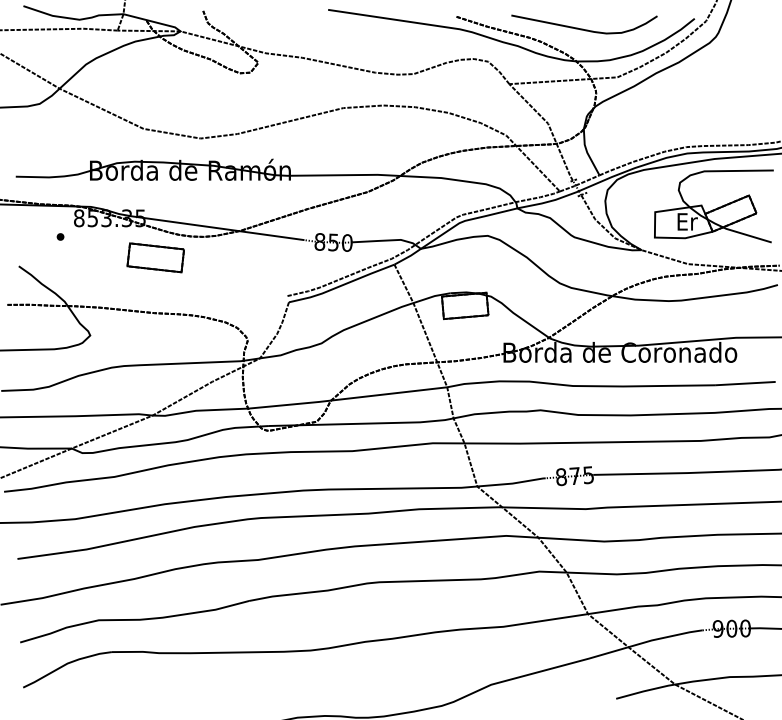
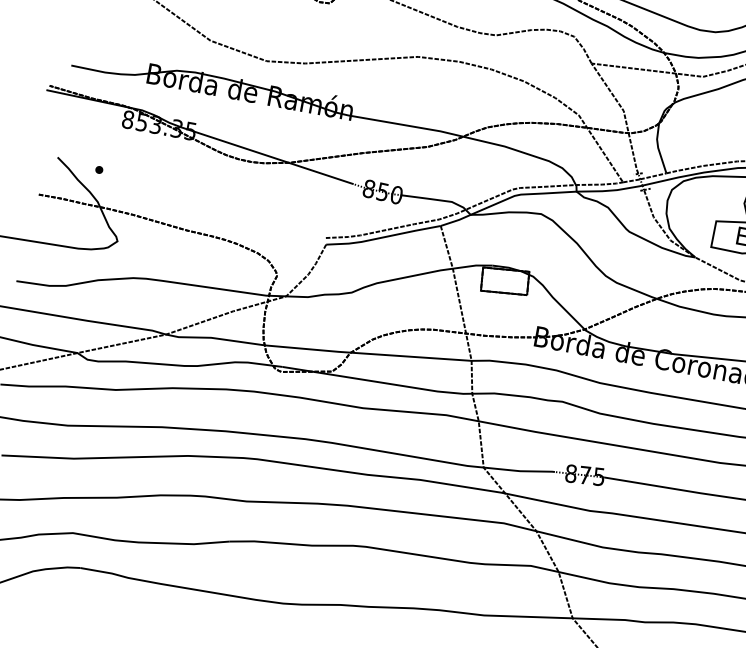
part: (60, 236) -> (99, 169), moved
part: (155, 257) -> (198, 174), removed

